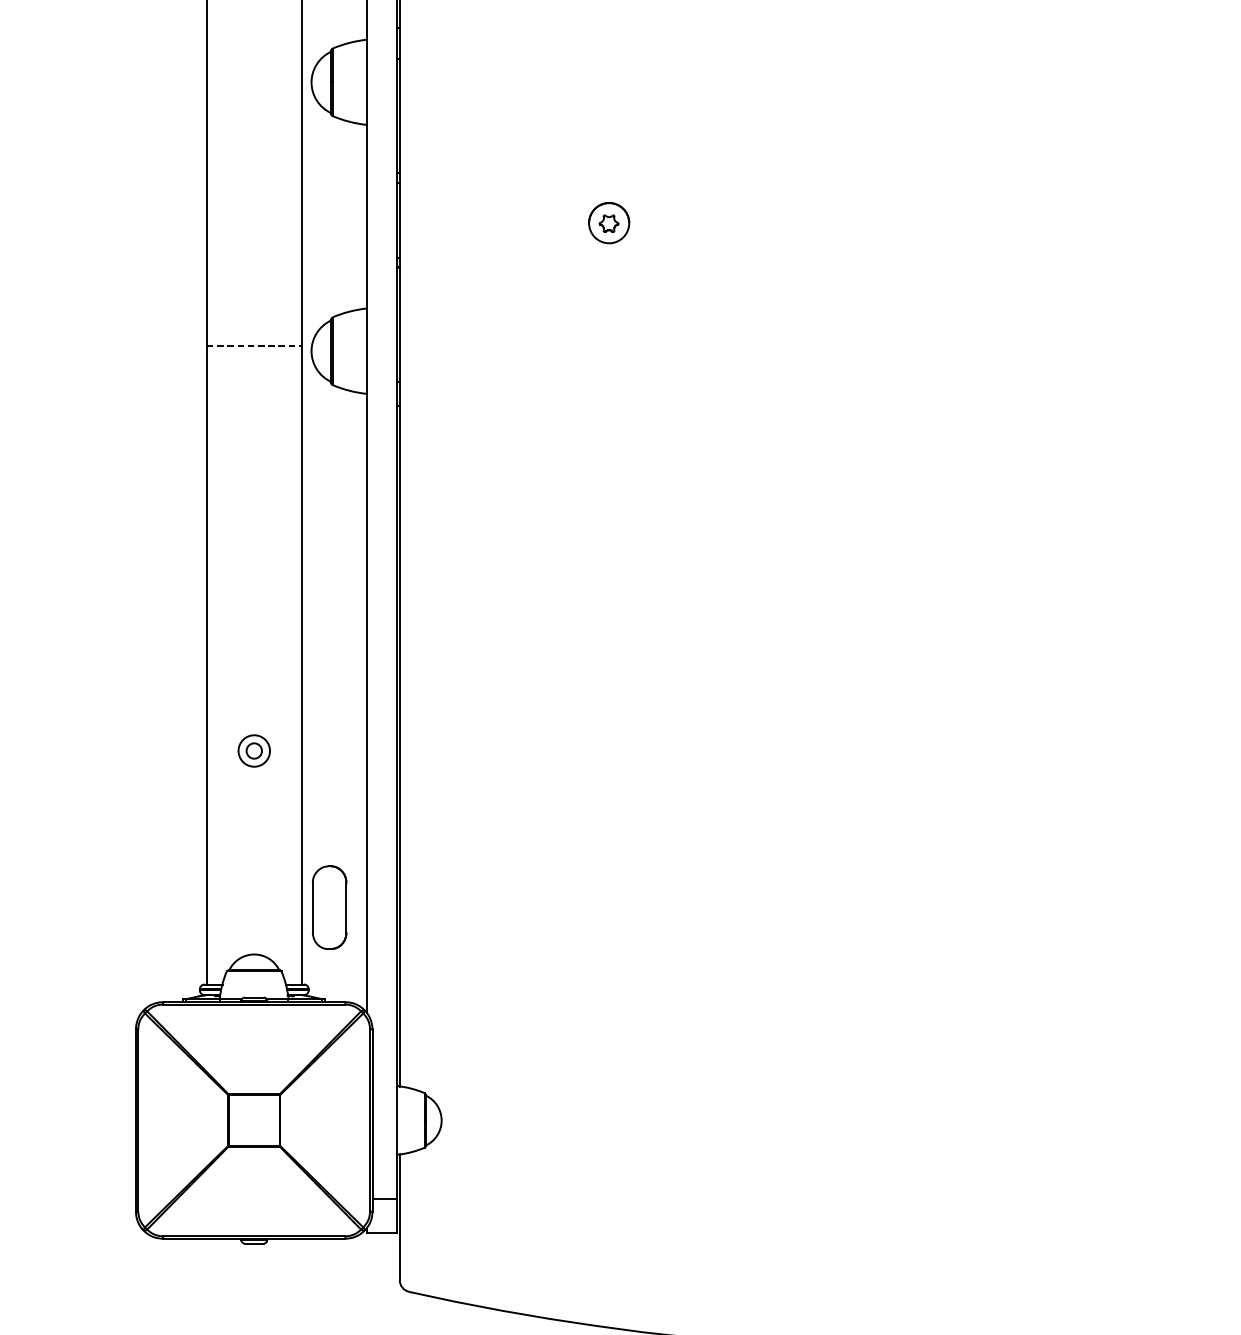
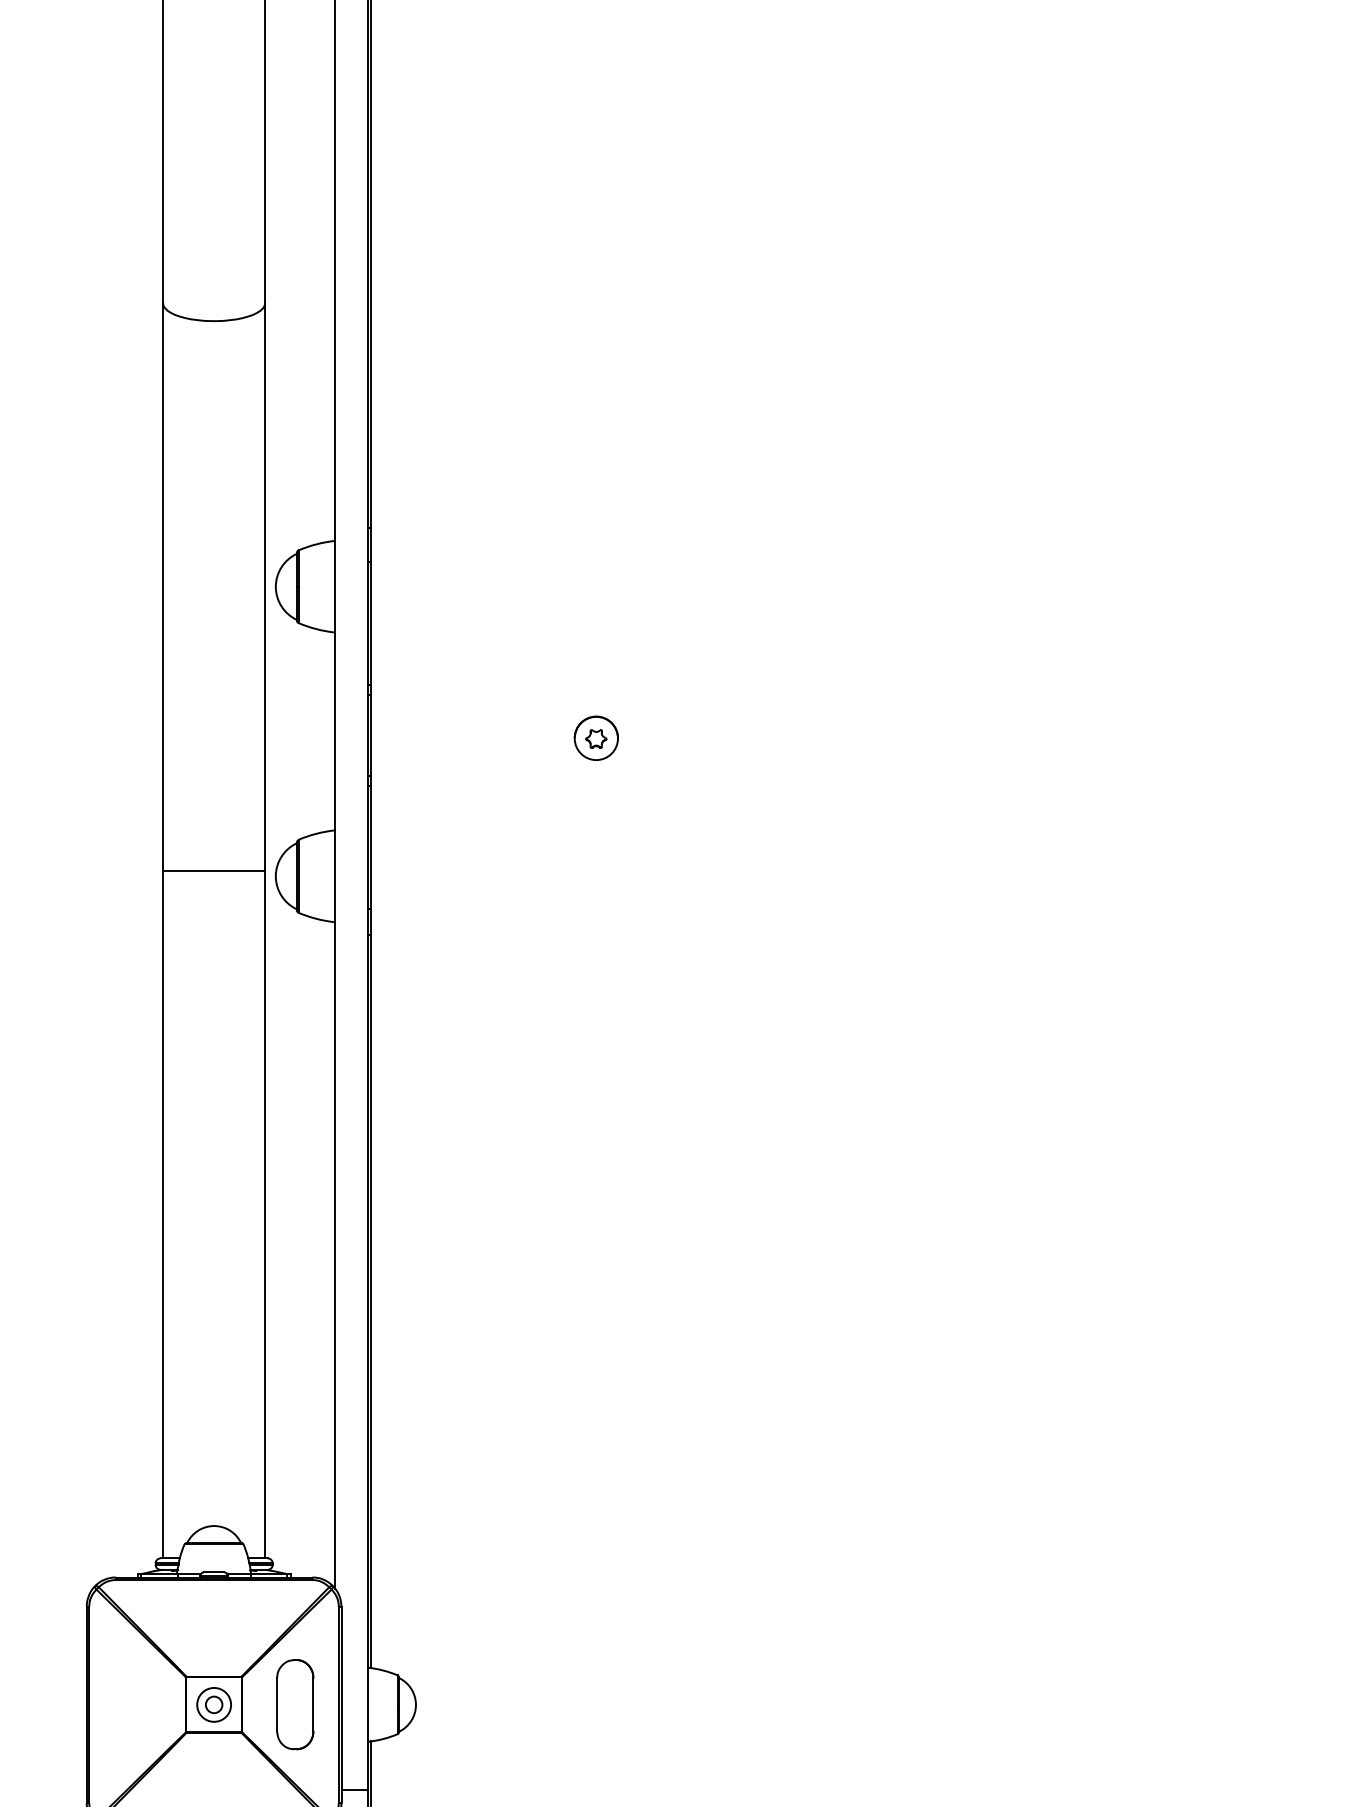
line: (254, 345) -> (214, 870), dashed -> solid
part: (253, 750) -> (213, 1704), moved
part: (329, 907) -> (295, 1704), moved

